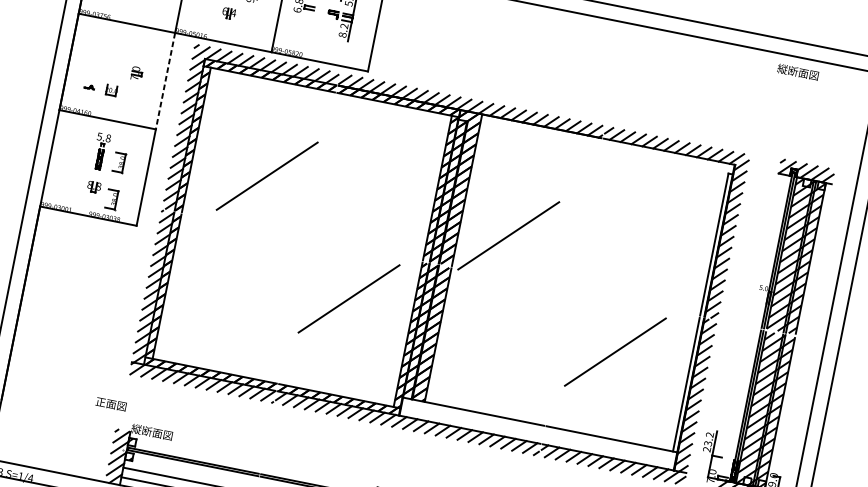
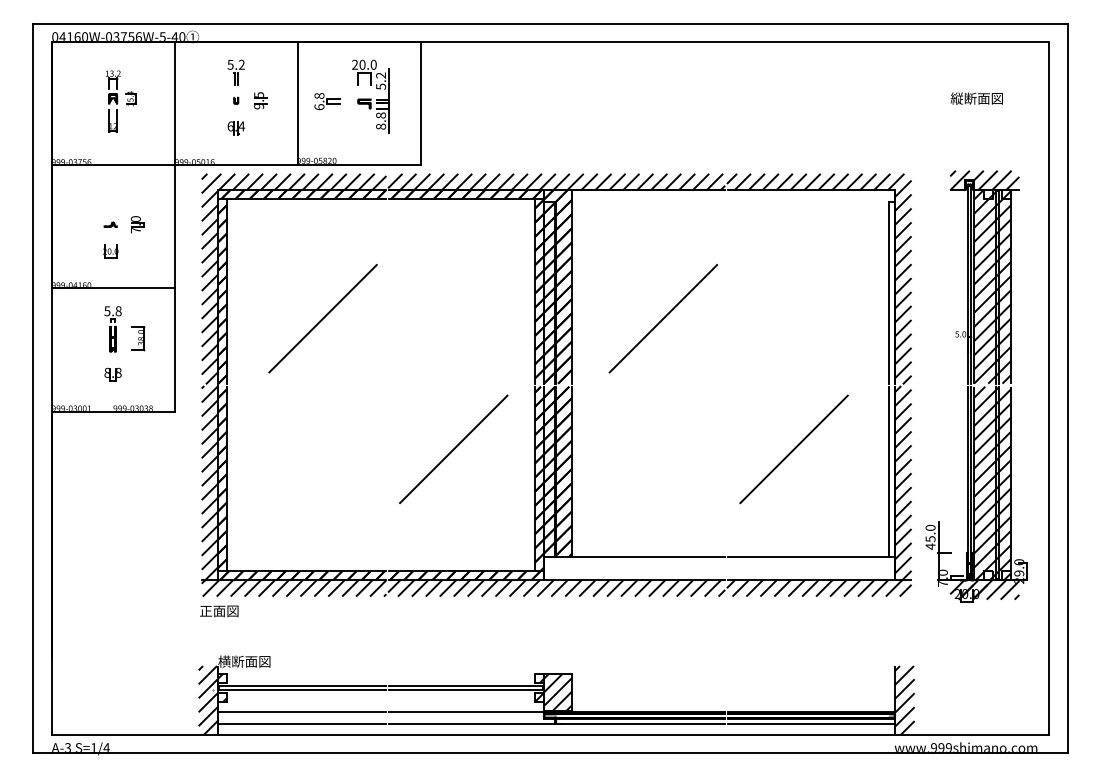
text: (344, 26) -> (381, 115), 8.2 -> 8.8
text: (797, 72) -> (976, 98), moved
line: (165, 80) -> (174, 226), dashed -> solid
part: (89, 86) -> (110, 224), moved
part: (112, 199) -> (138, 385), removed
line: (508, 235) -> (663, 318), moved
text: (111, 404) -> (219, 611), moved
text: (136, 429) -> (224, 661), 縦断面図 -> 横断面図
text: (708, 441) -> (930, 536), 23.2 -> 45.0

